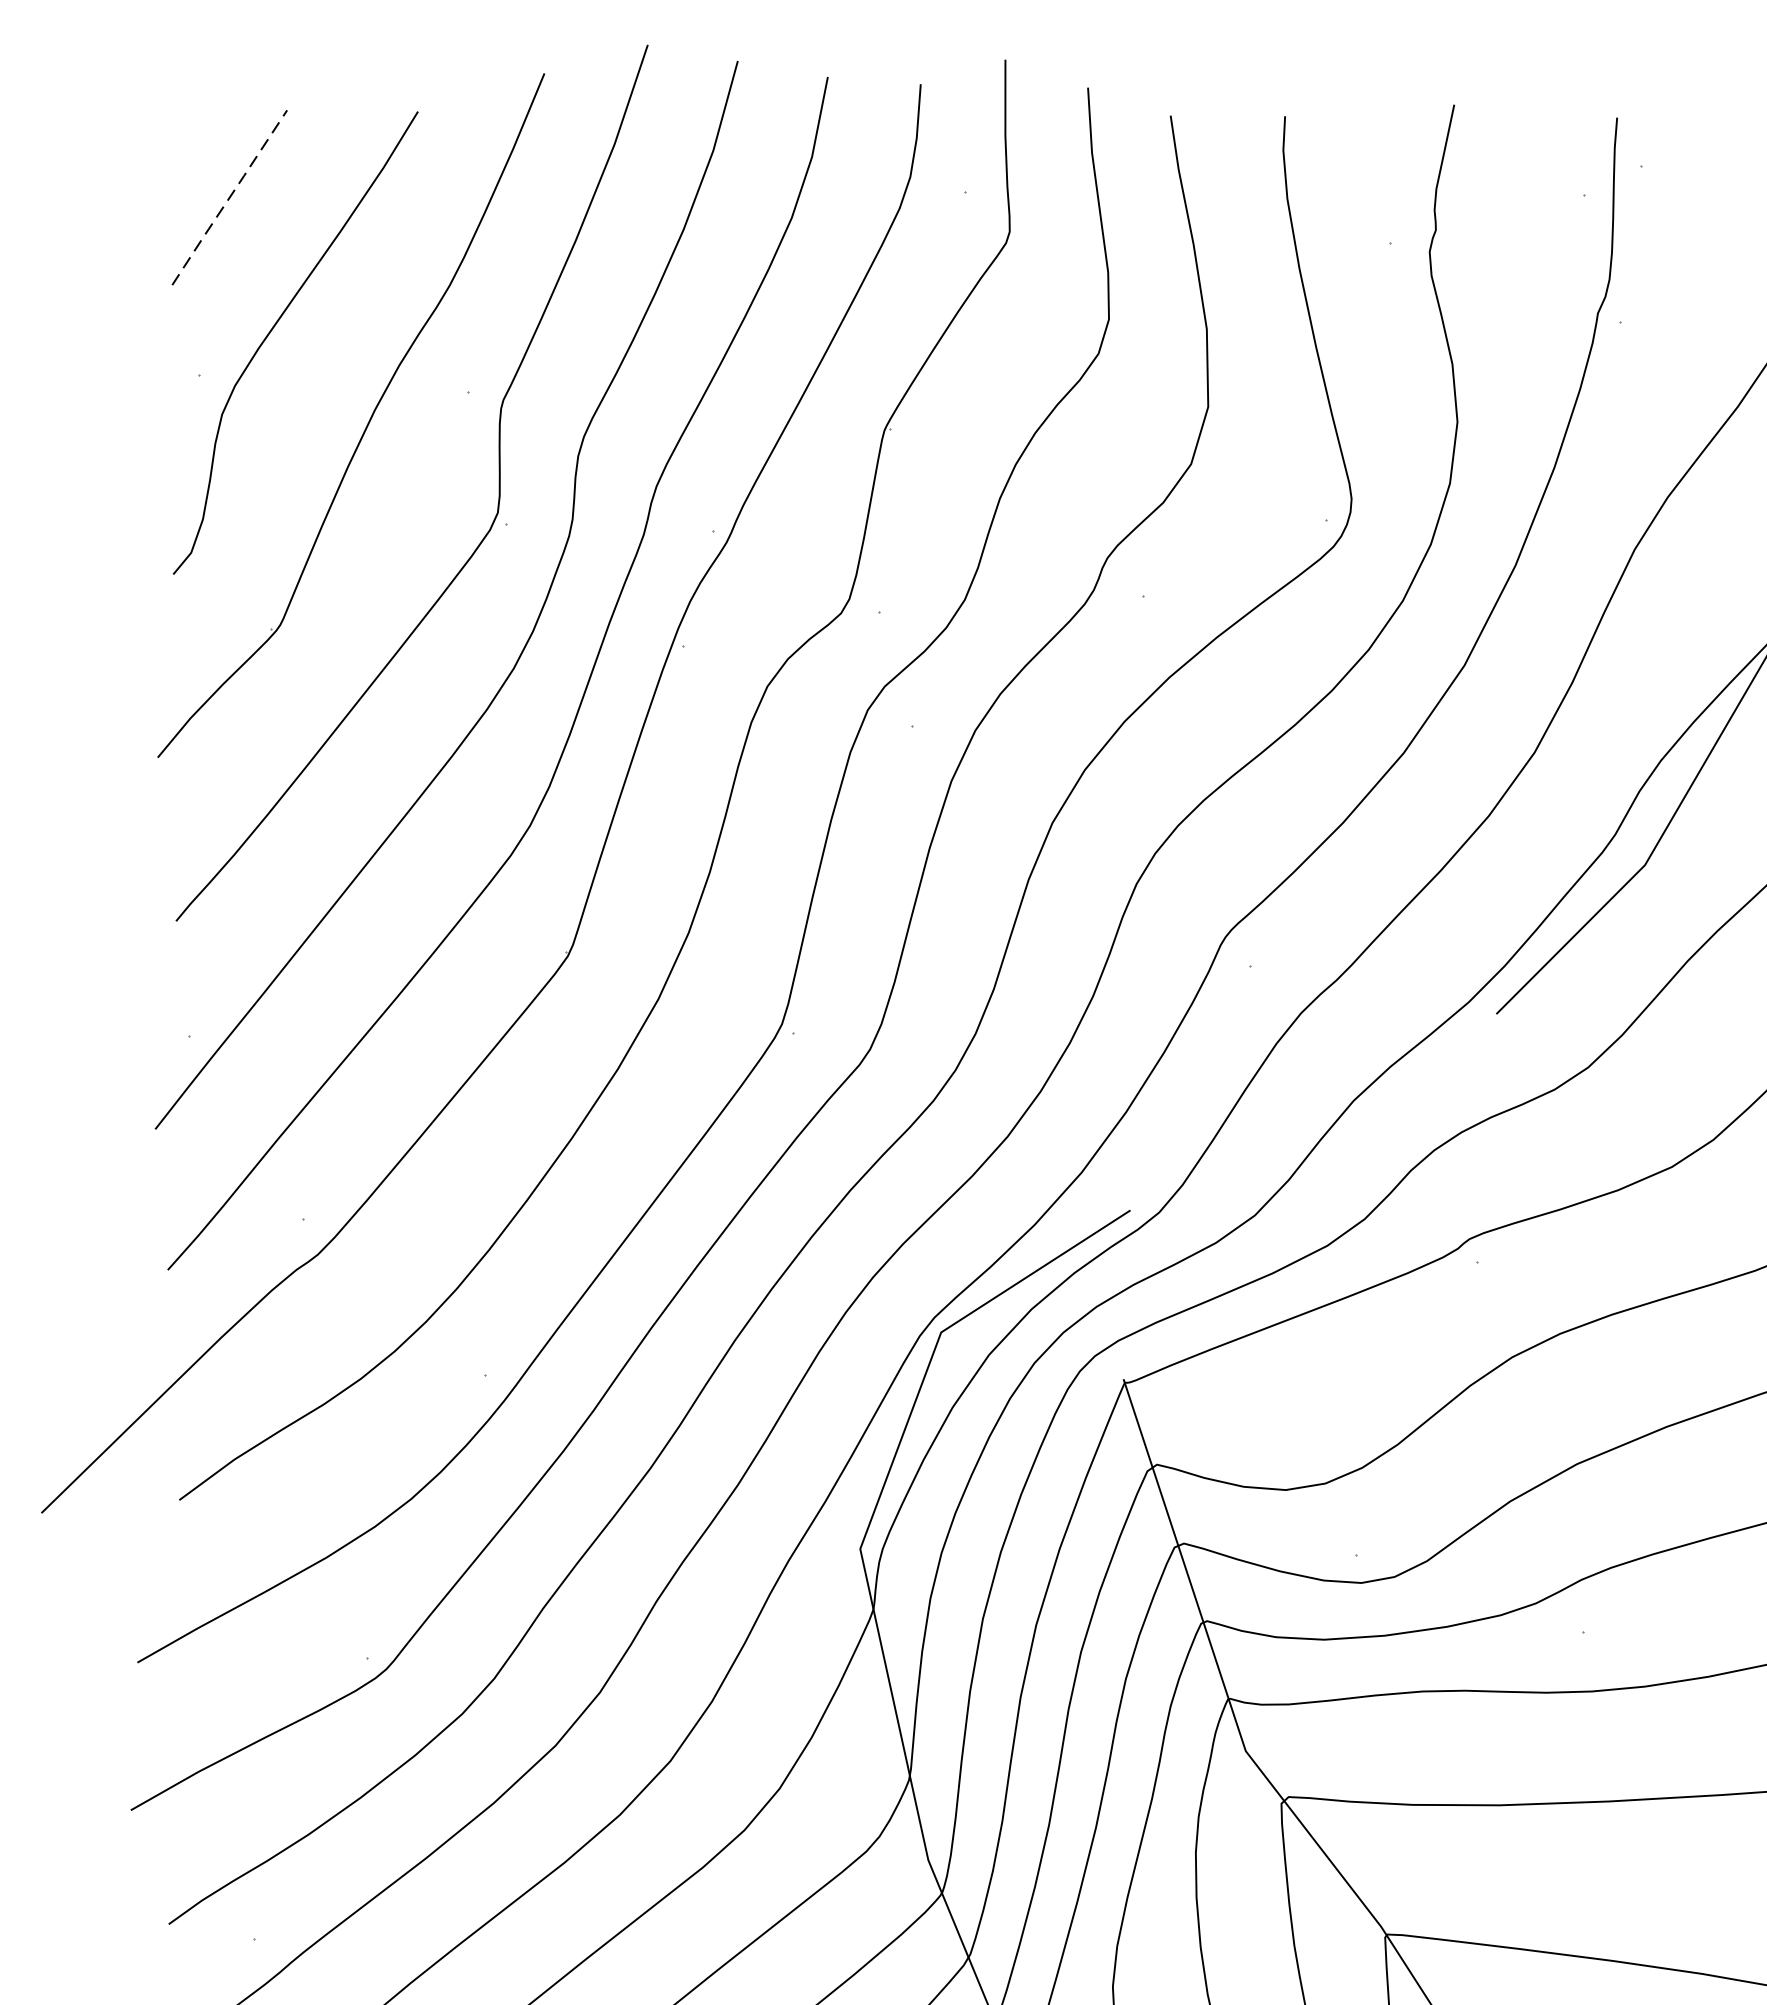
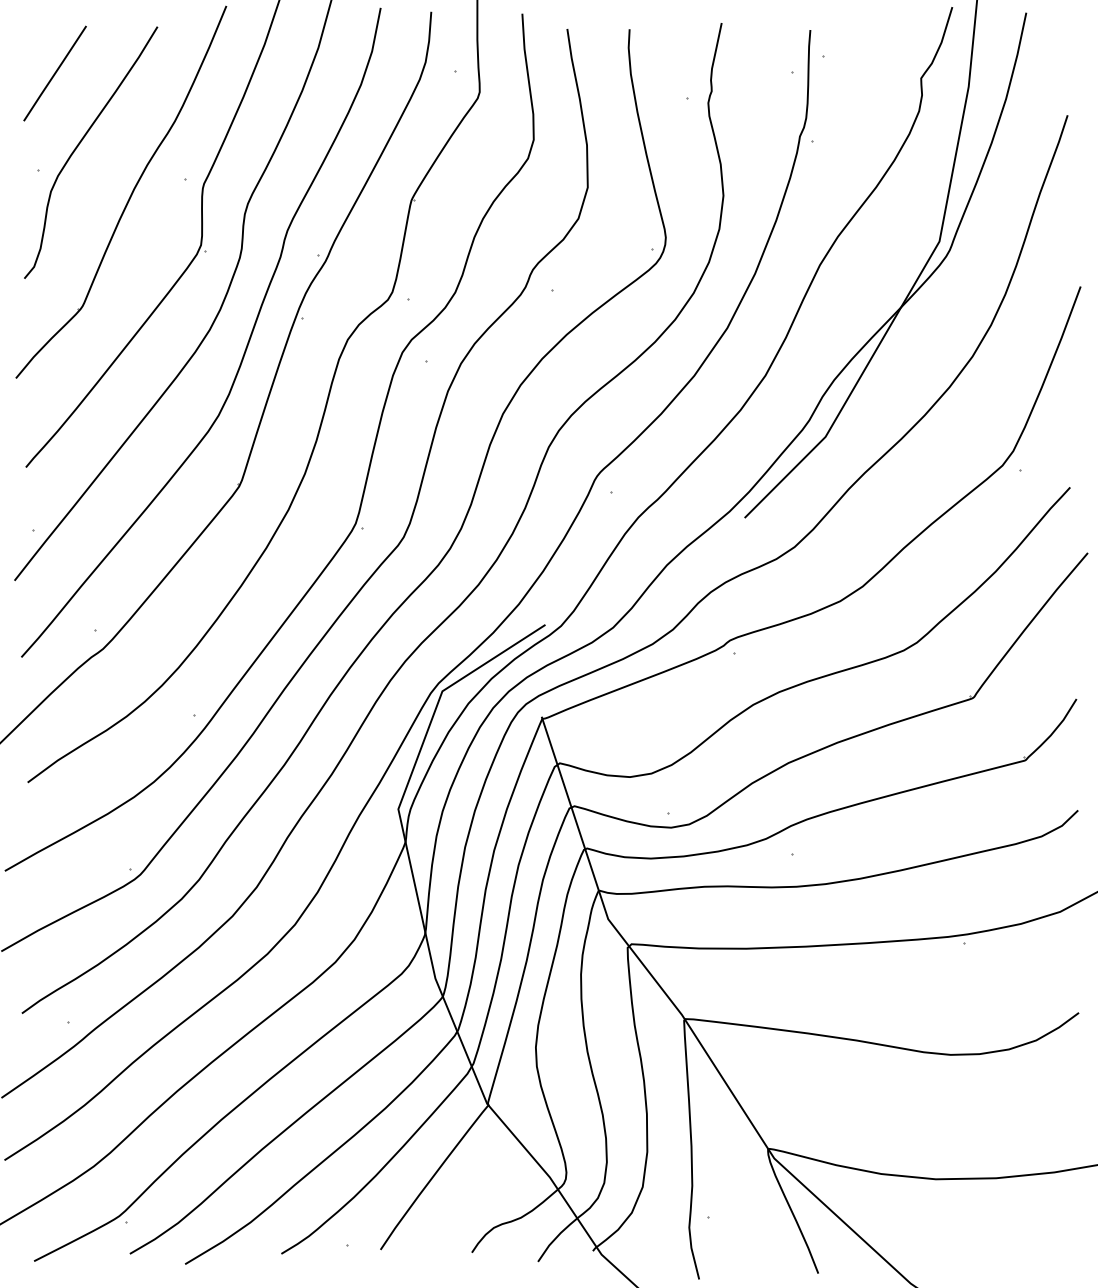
line: (230, 197) -> (55, 73), dashed -> solid

